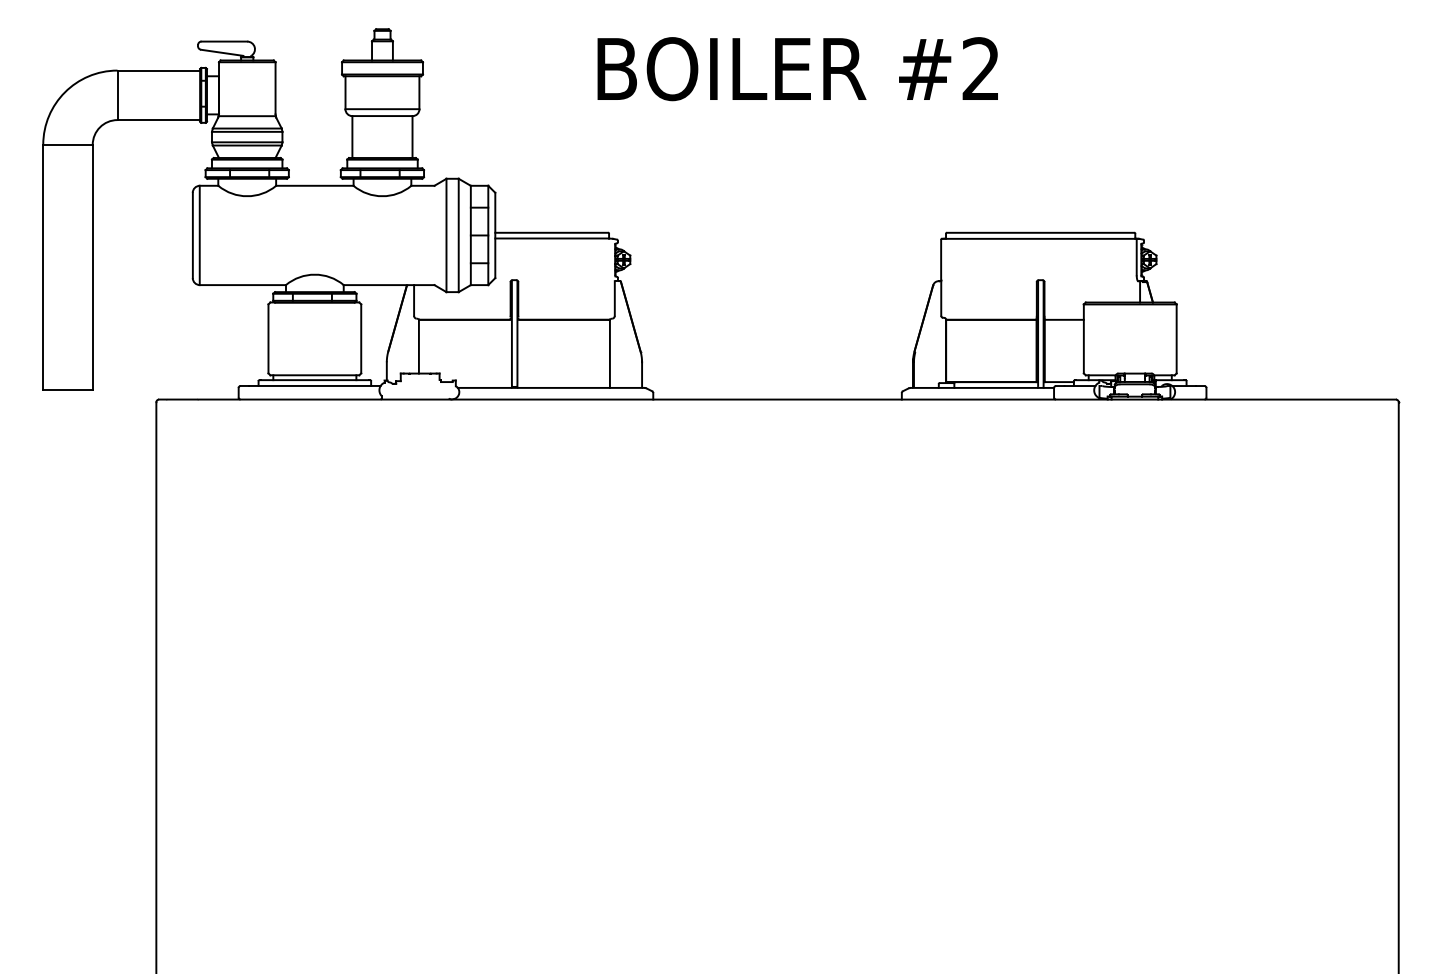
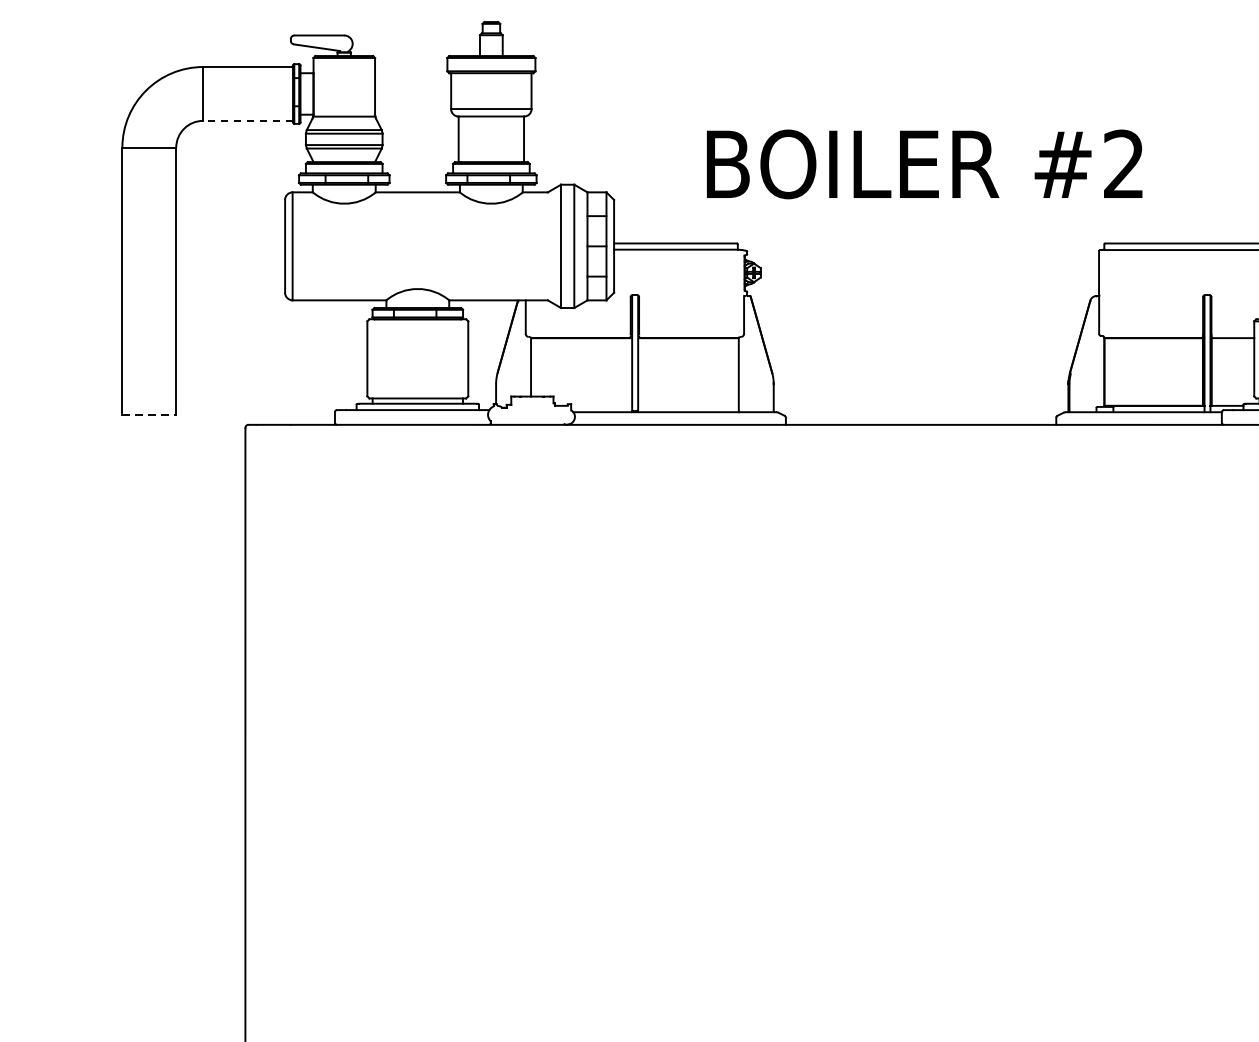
text: (797, 69) -> (924, 164), moved
line: (158, 120) -> (247, 121), solid -> dashed
line: (68, 390) -> (149, 415), solid -> dashed

